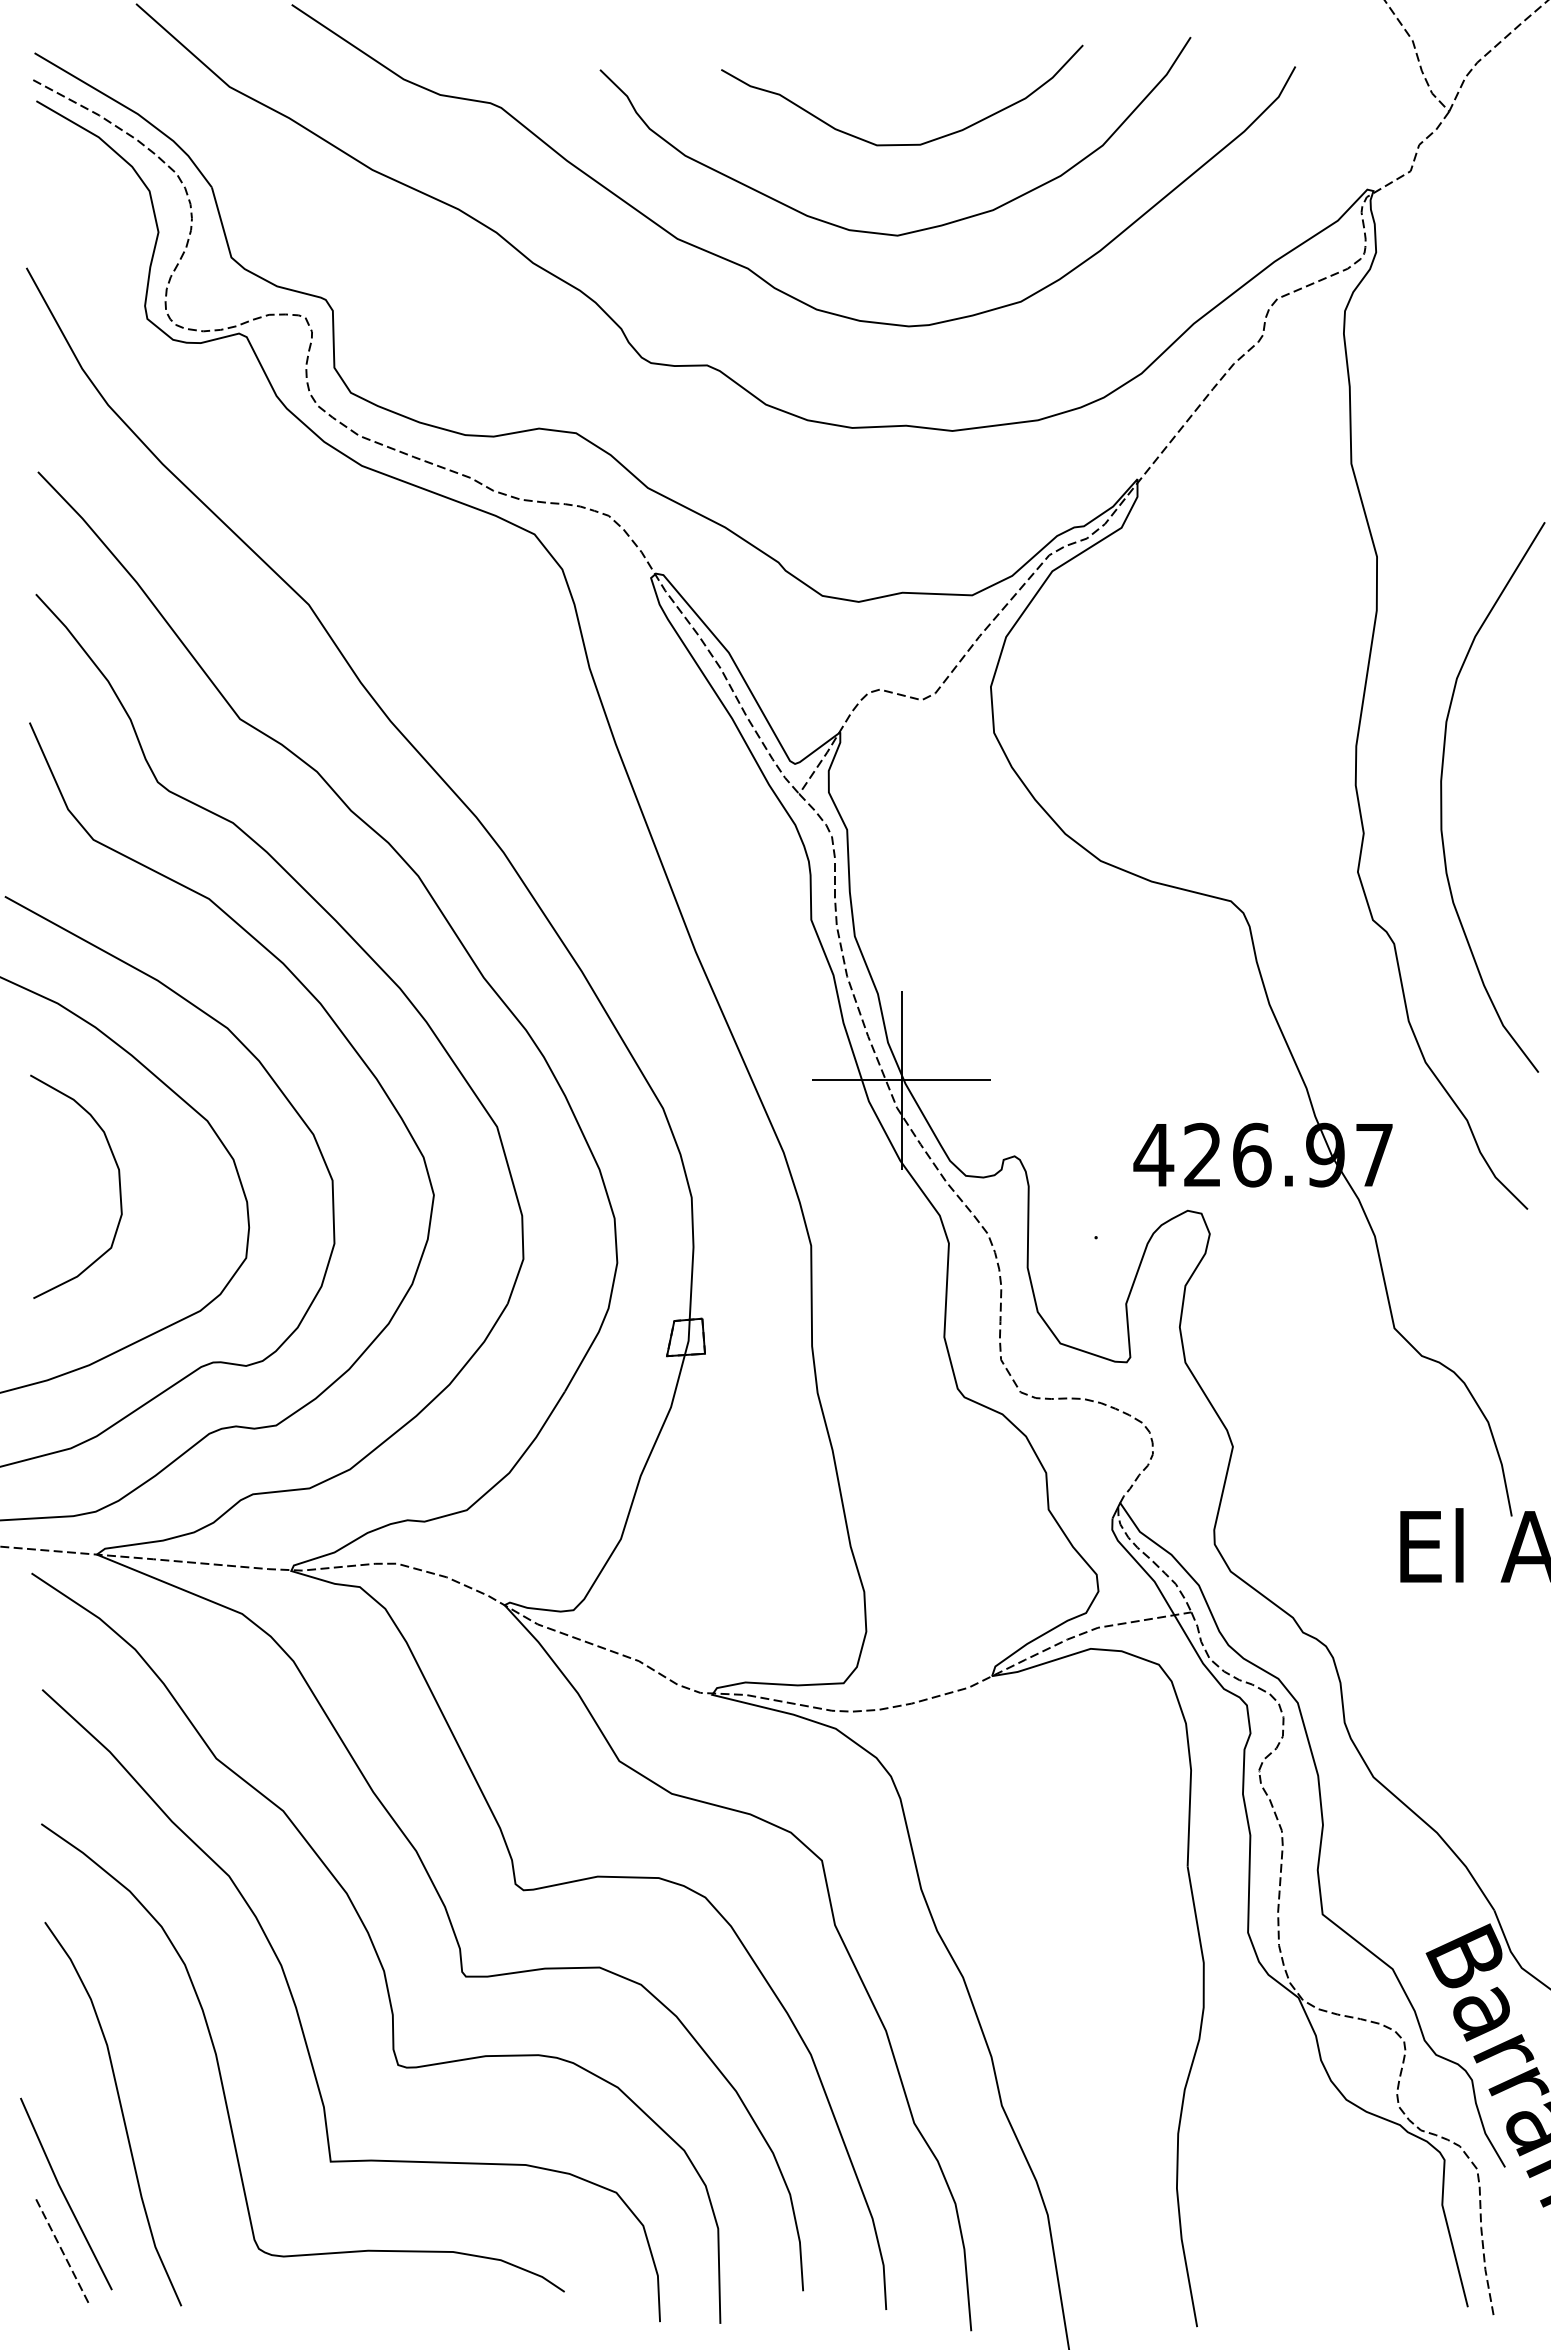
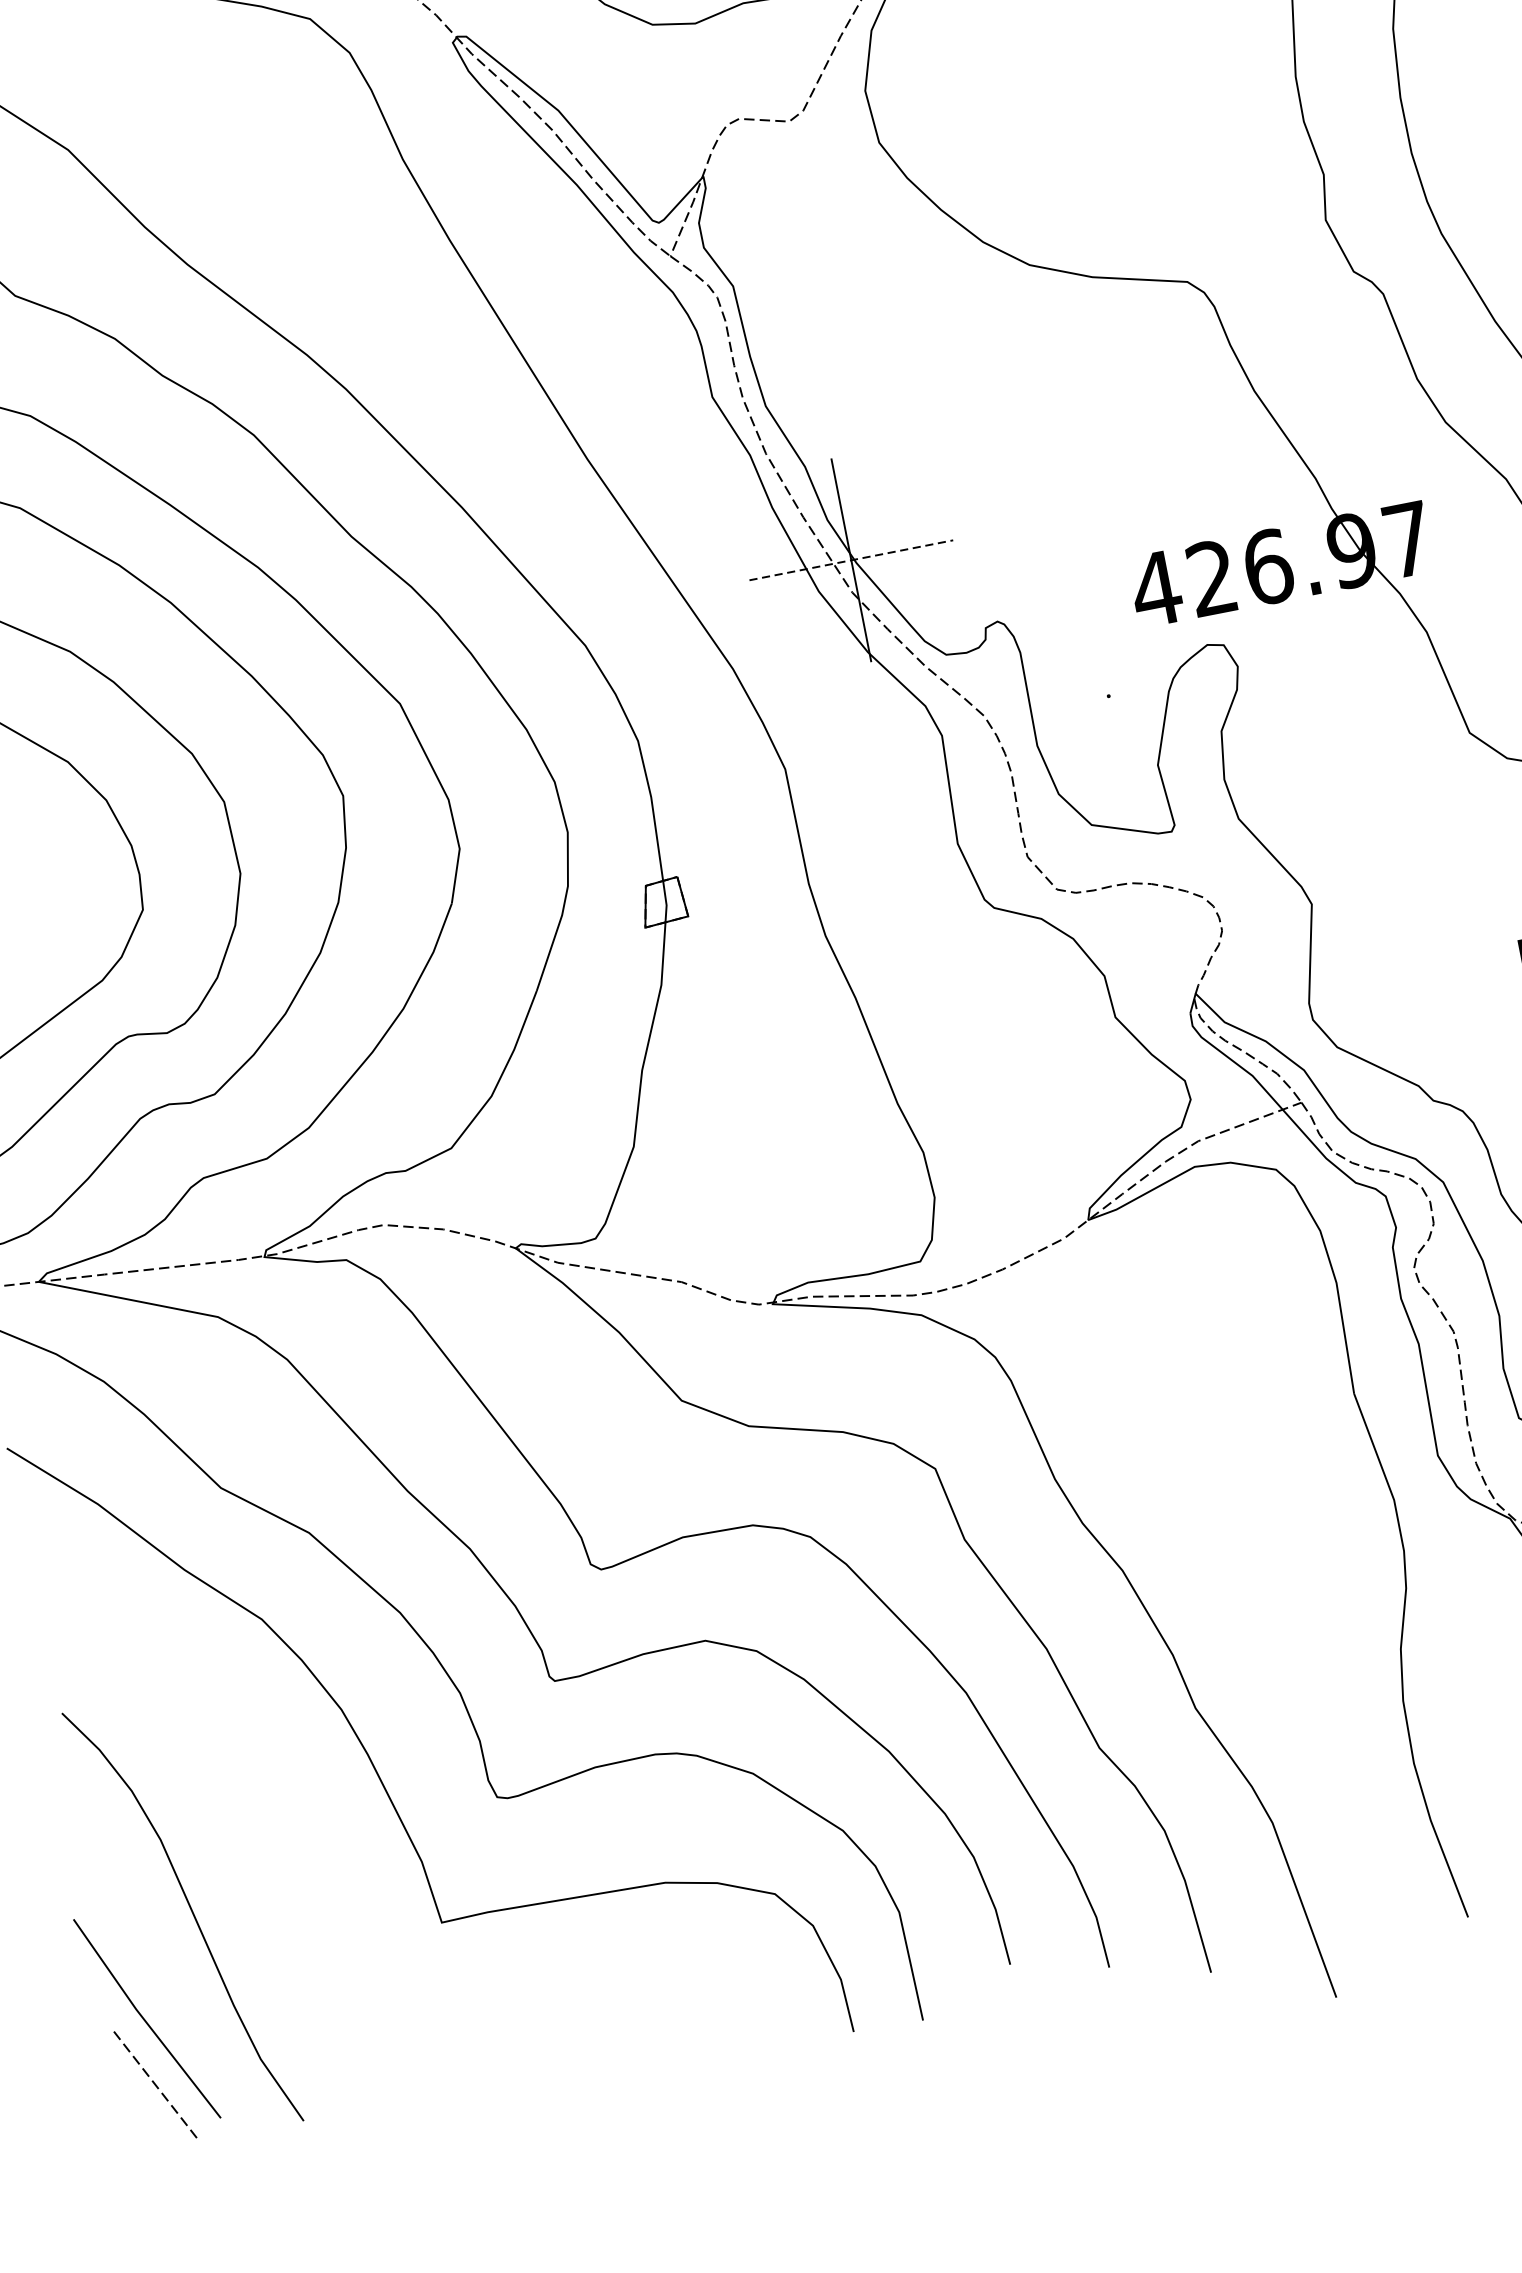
line: (902, 1080) -> (852, 560), solid -> dashed
curve: (221, 2074) -> (297, 1847), removed

